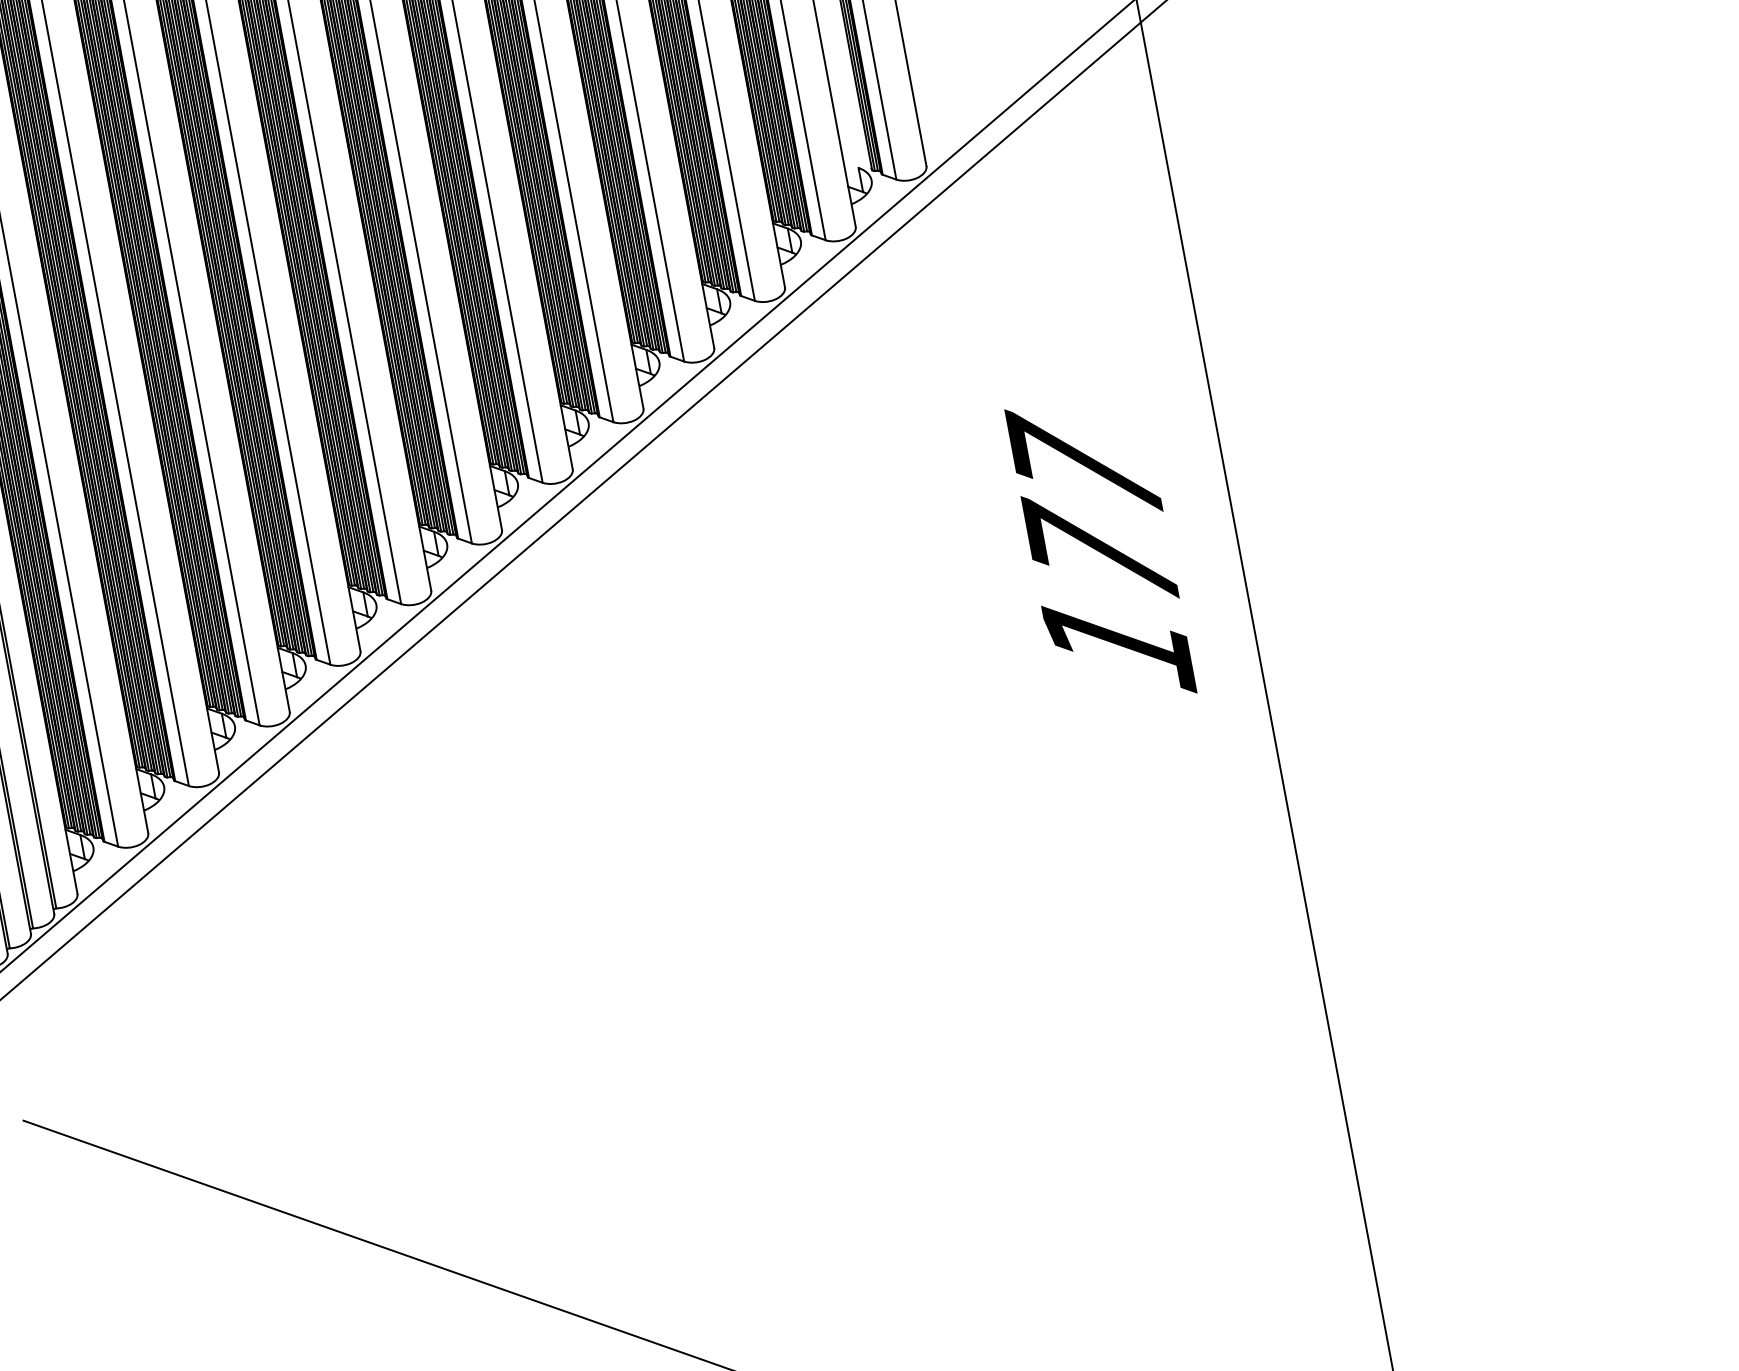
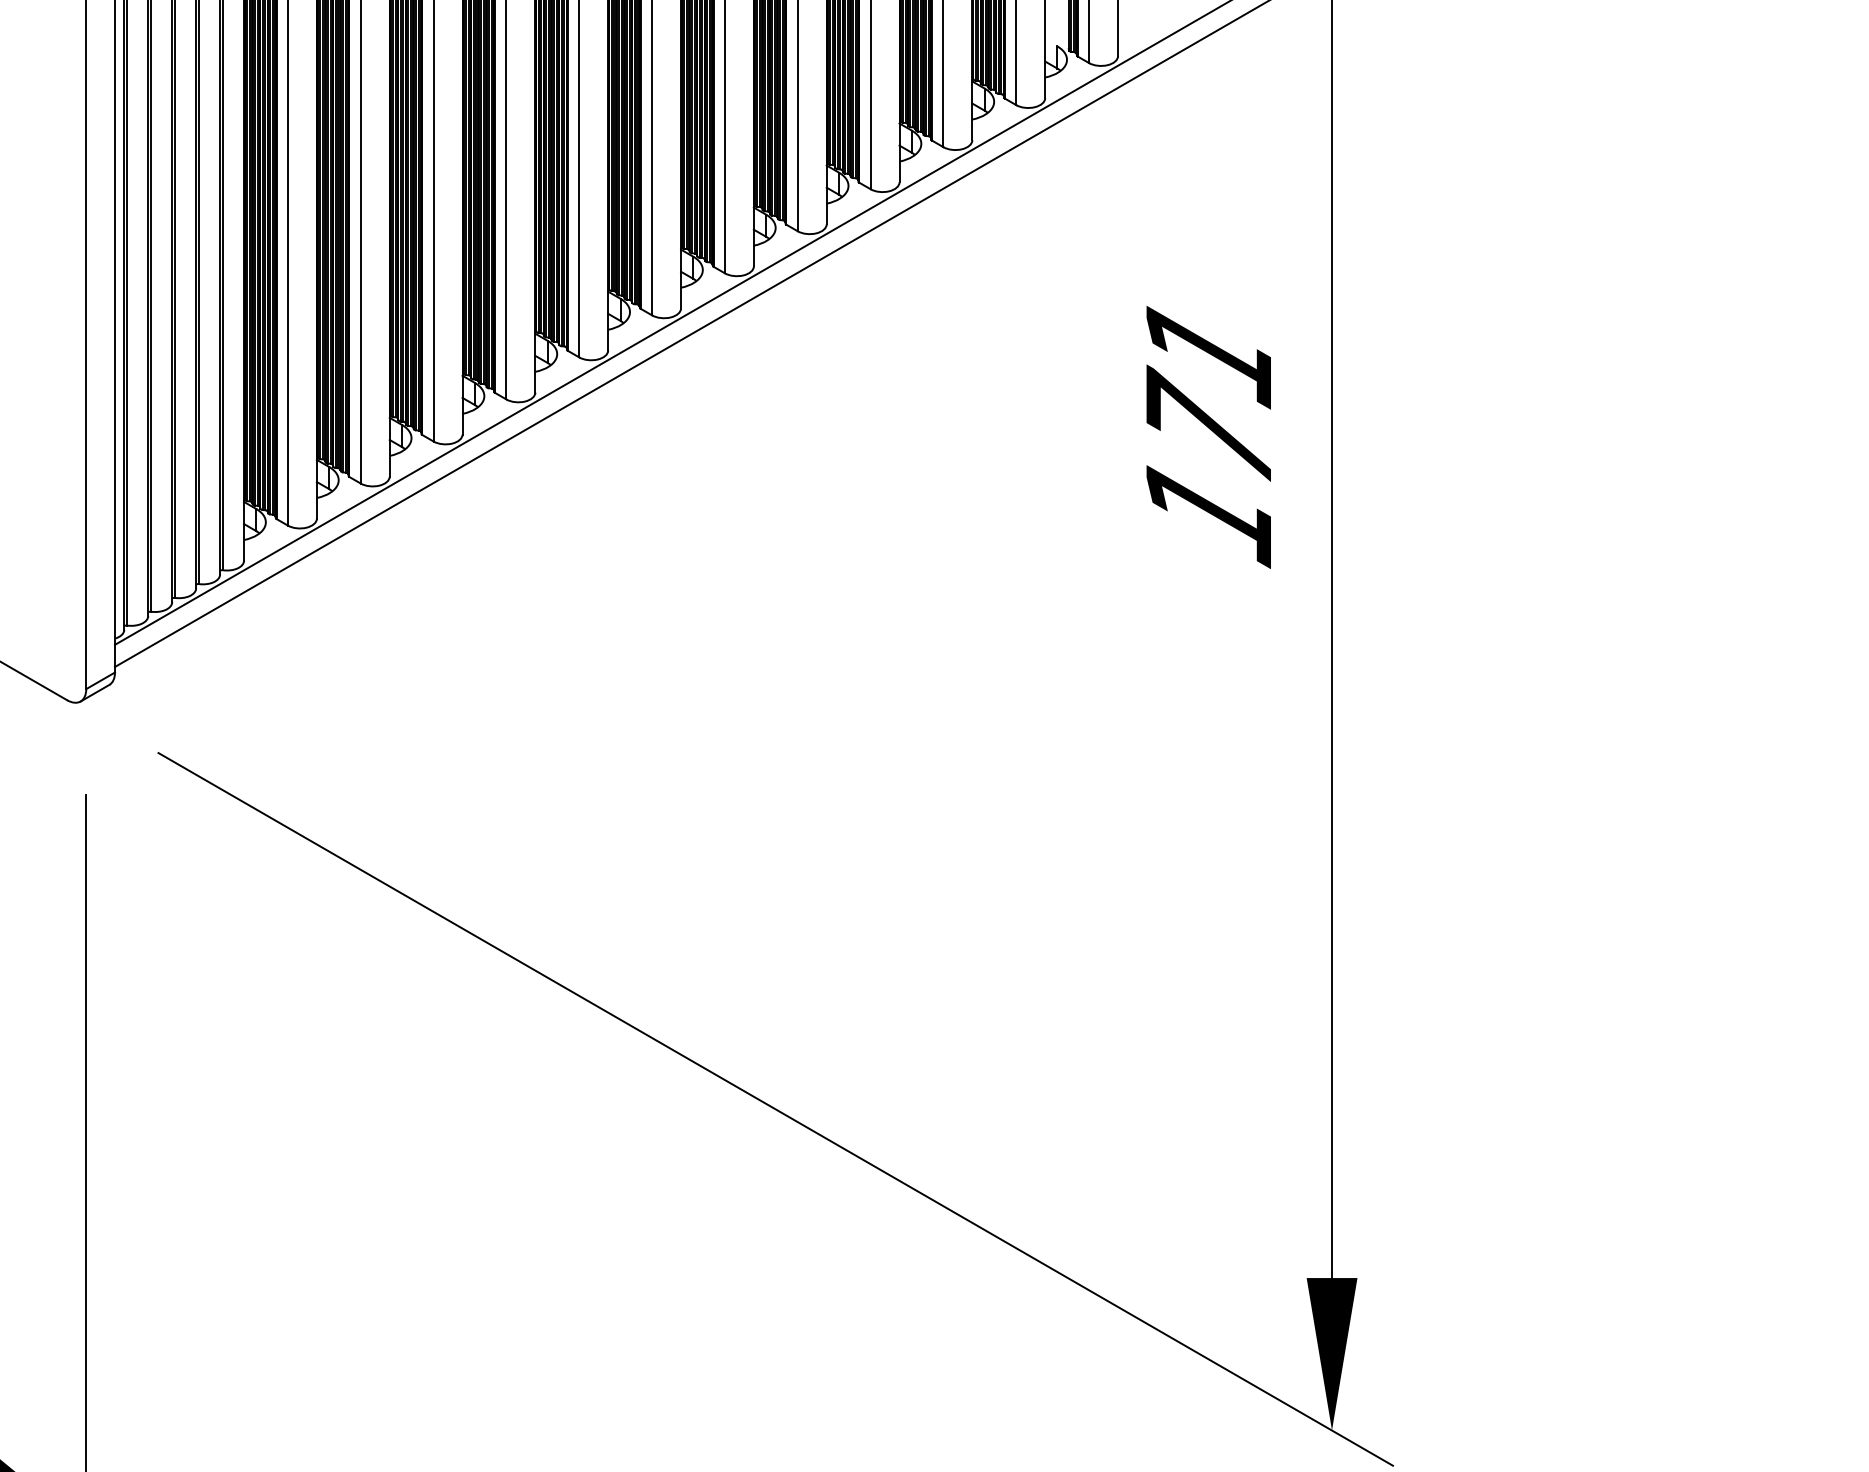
text: (1084, 463) -> (1208, 346), 177 -> 171

